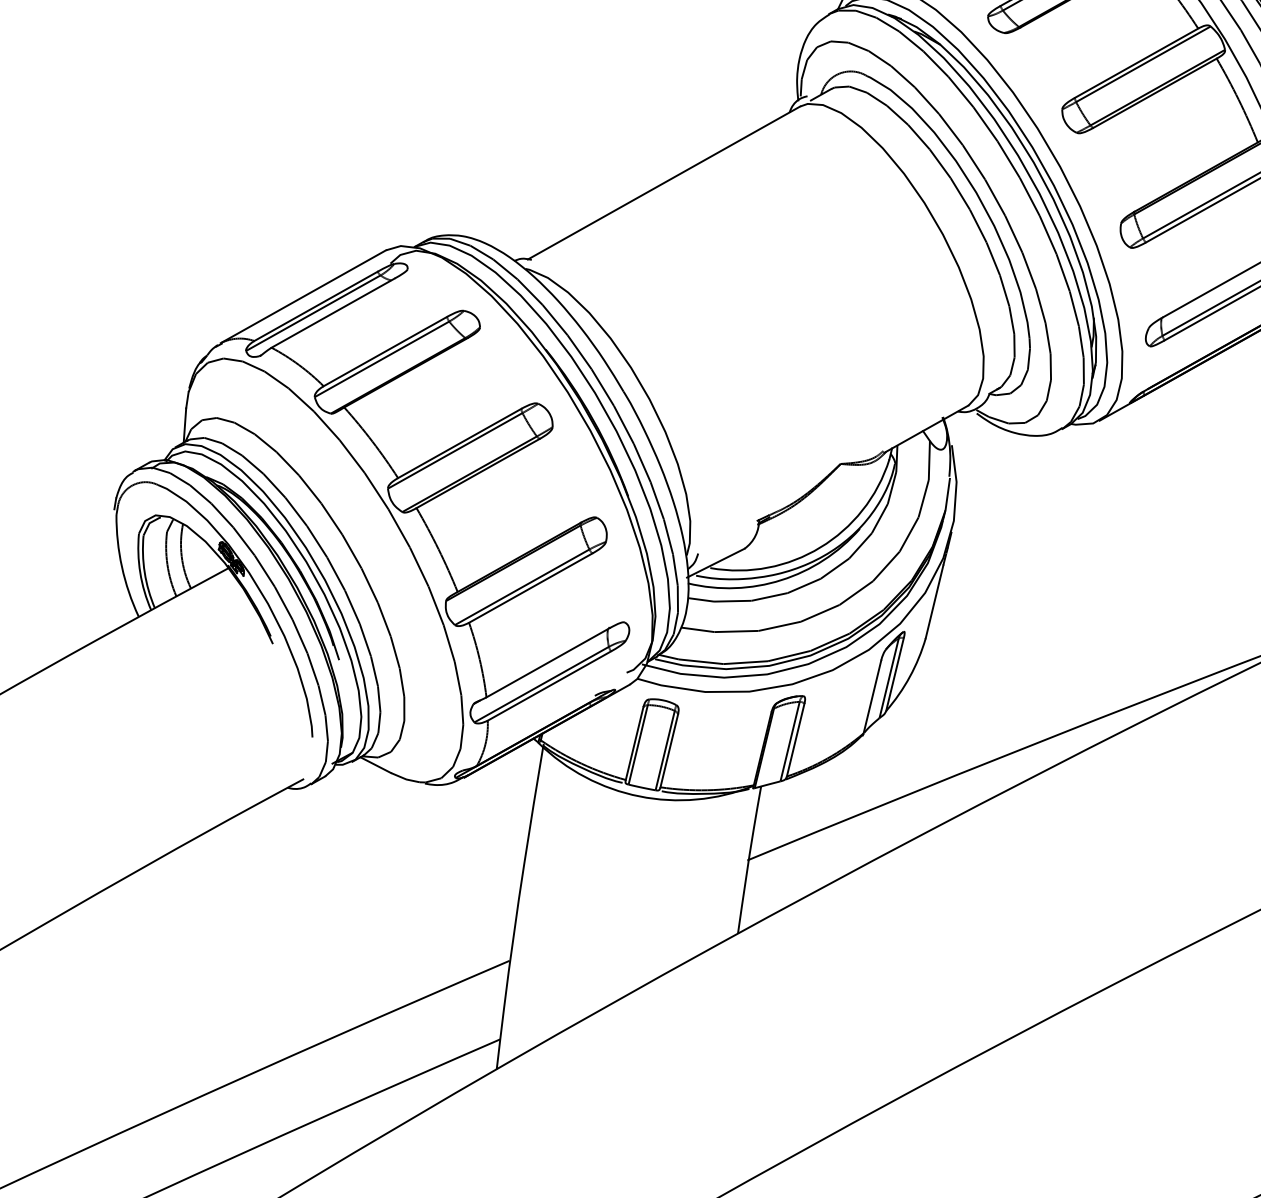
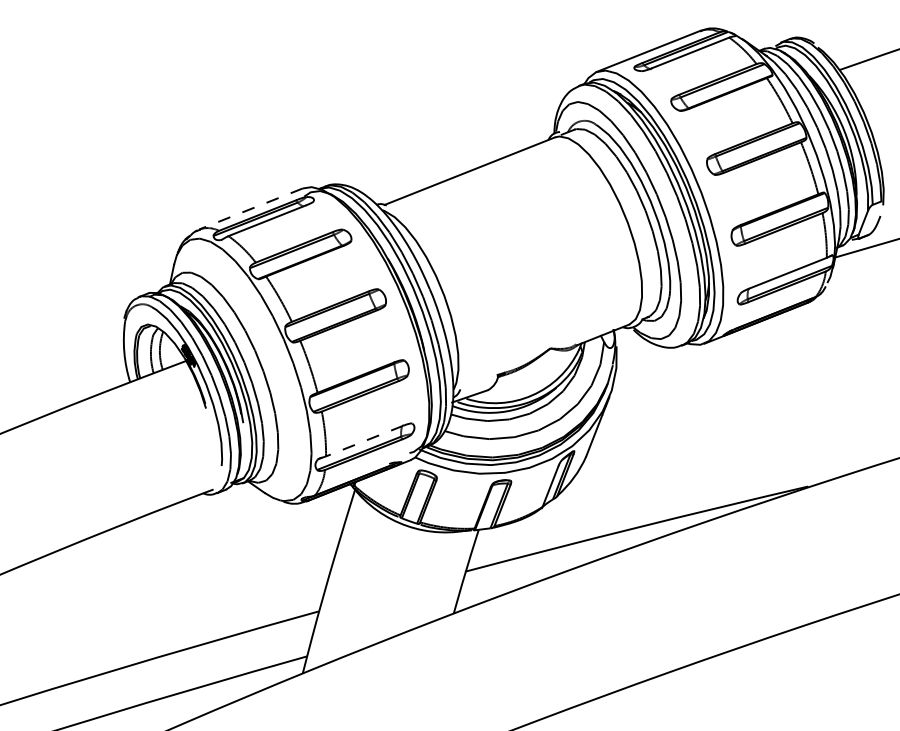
line: (304, 295) -> (251, 208), solid -> dashed
line: (547, 663) -> (364, 441), solid -> dashed

